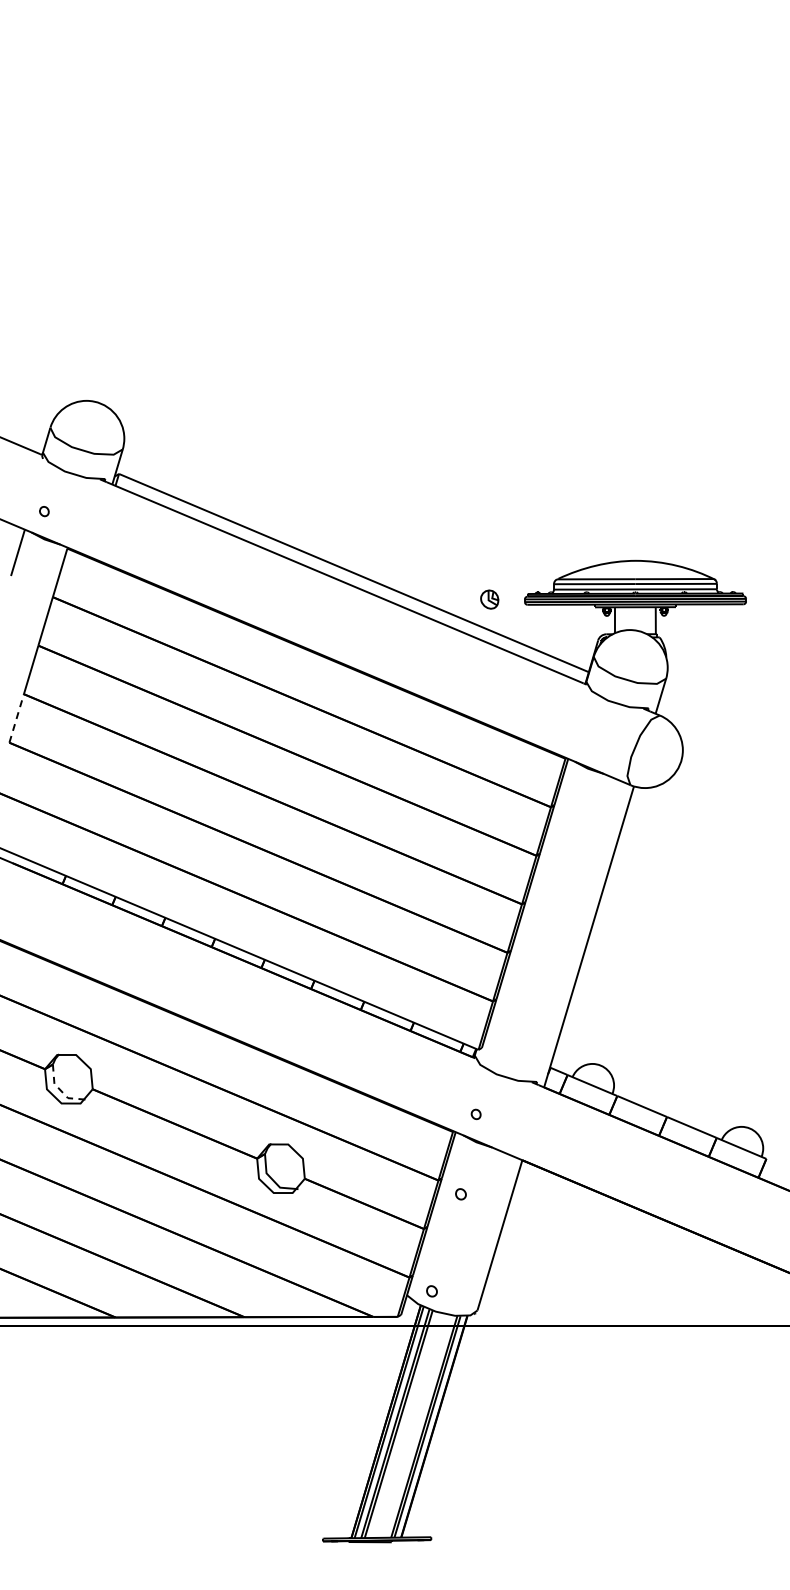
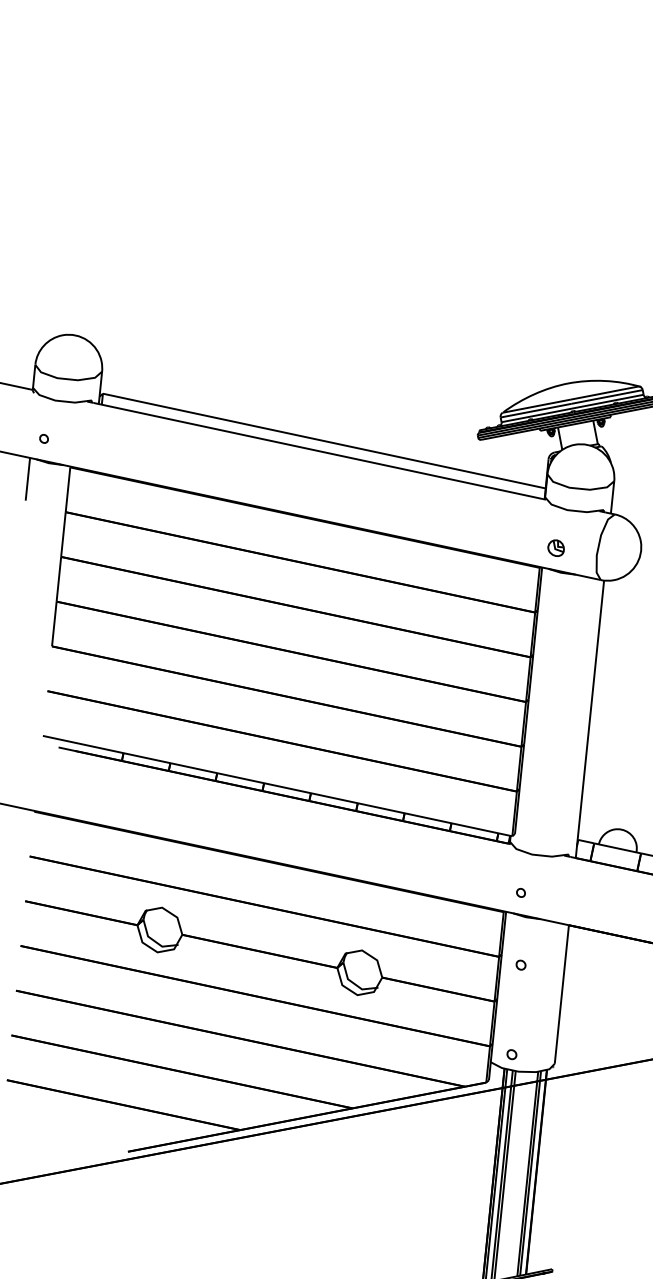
part: (489, 599) -> (555, 548), moved
line: (16, 717) -> (54, 623), dashed -> solid
line: (61, 1091) -> (155, 941), dashed -> solid

